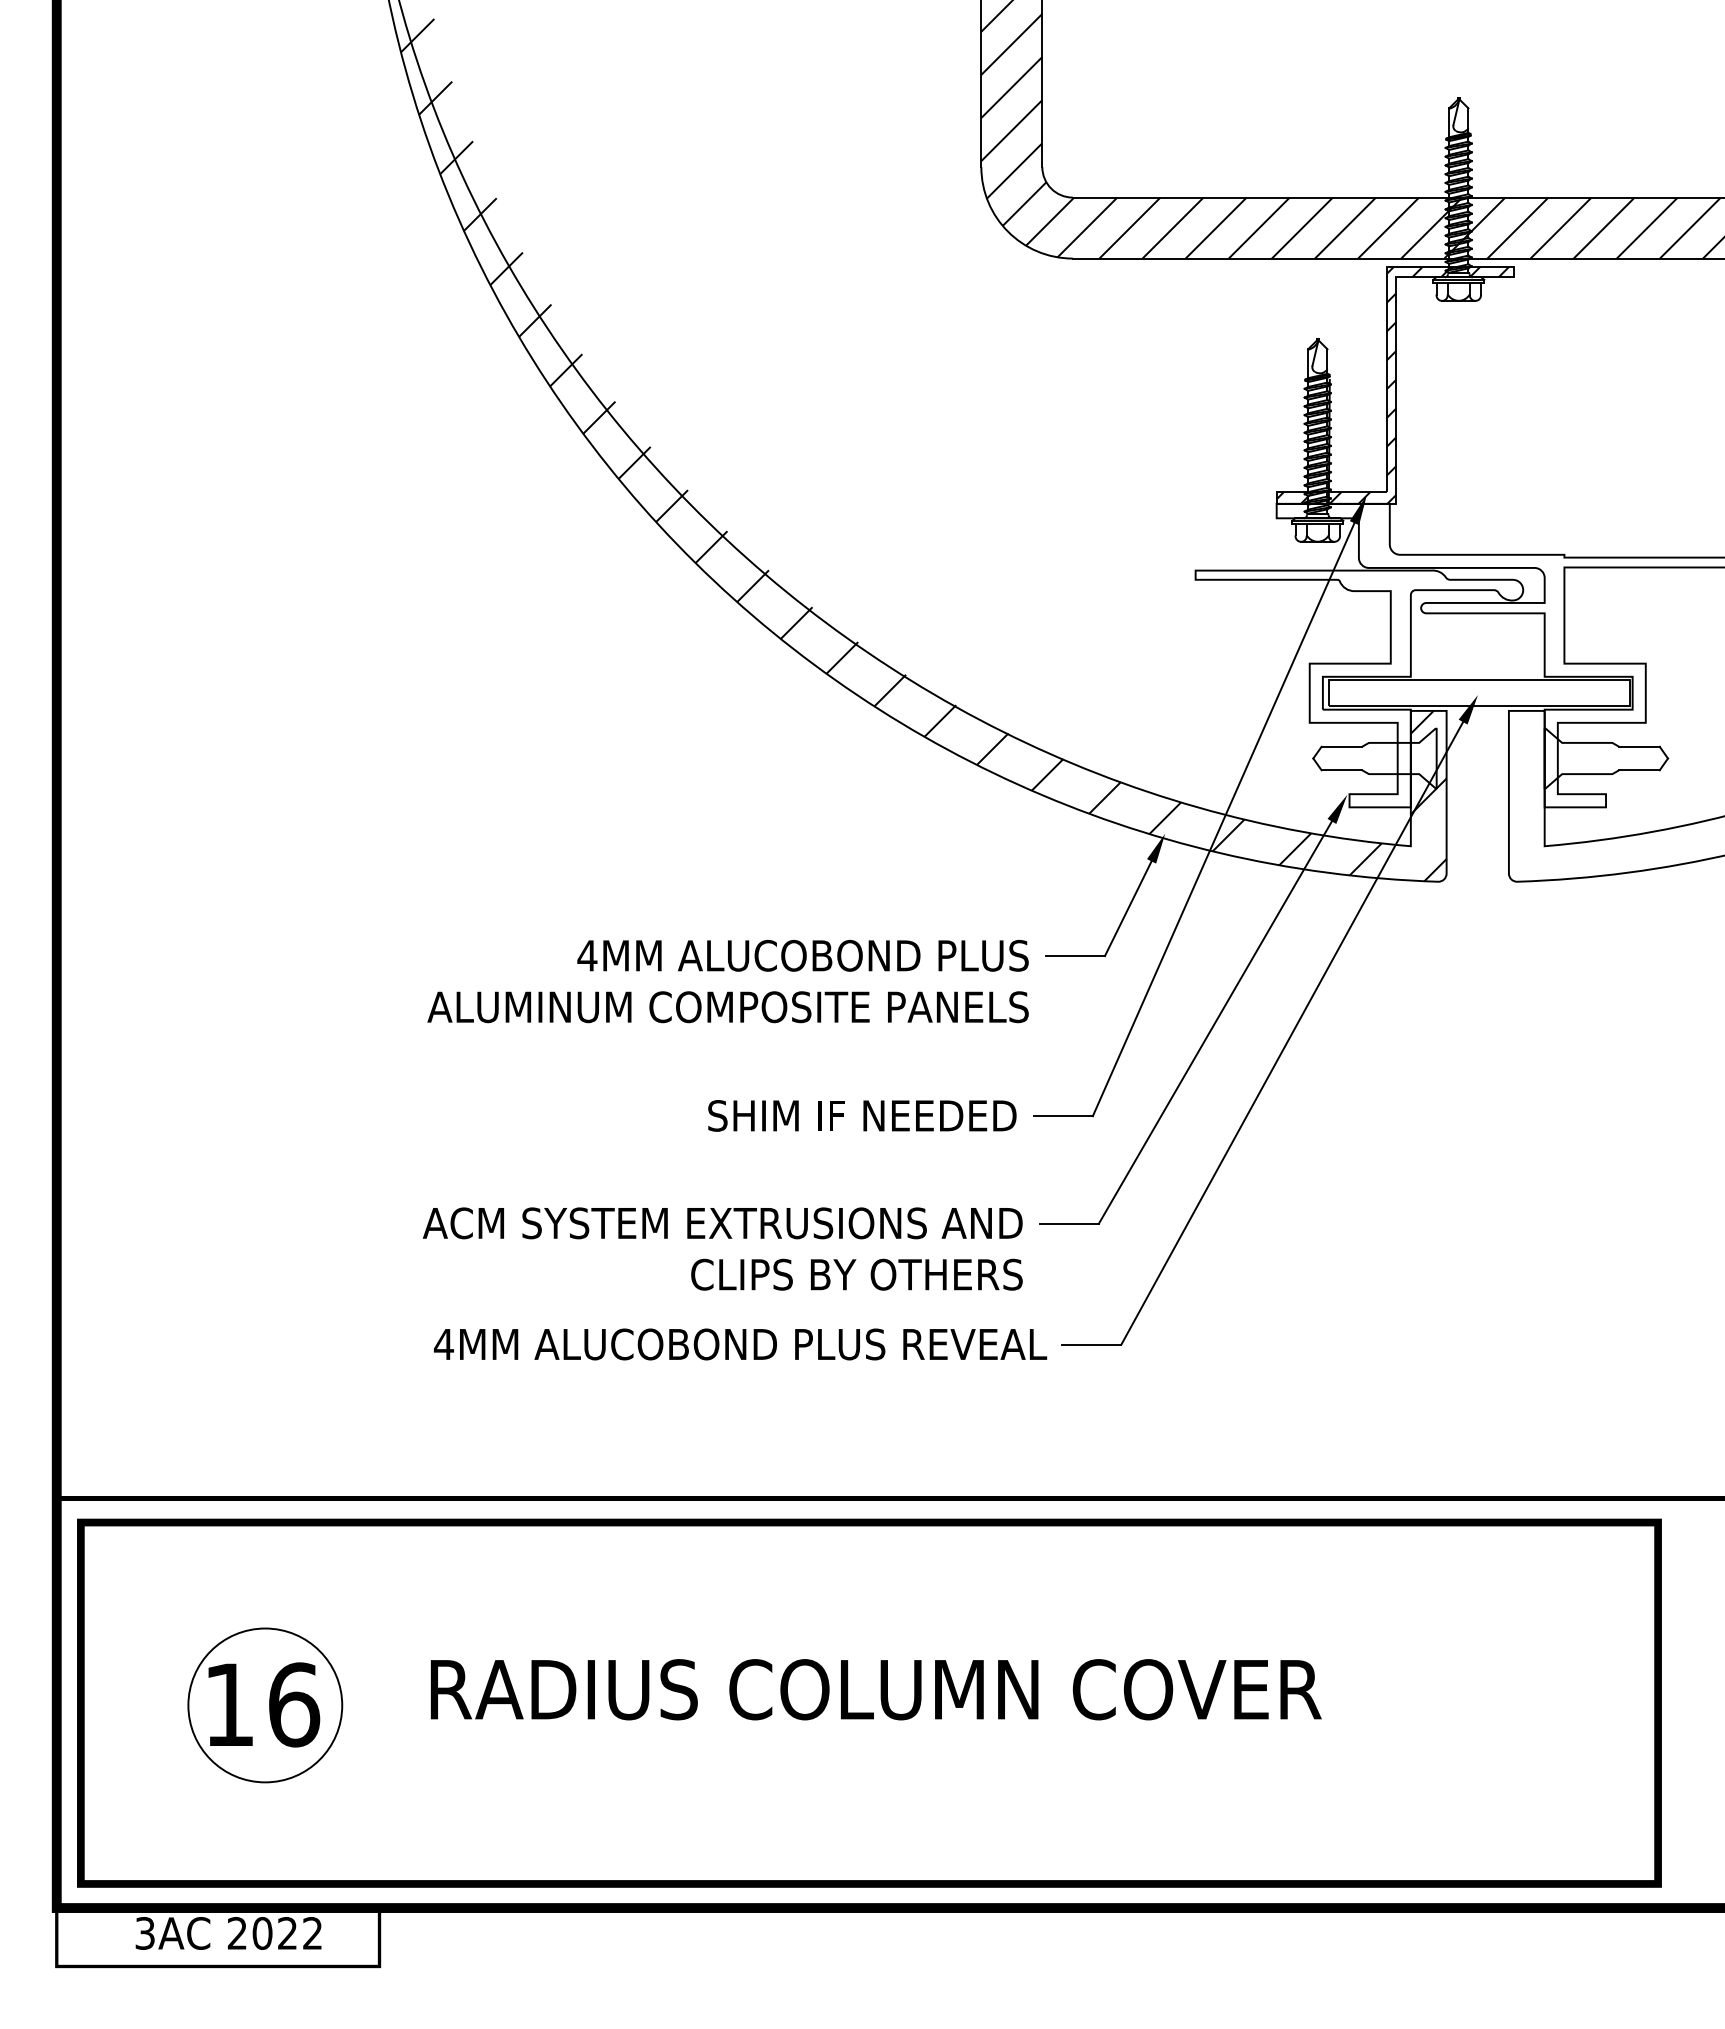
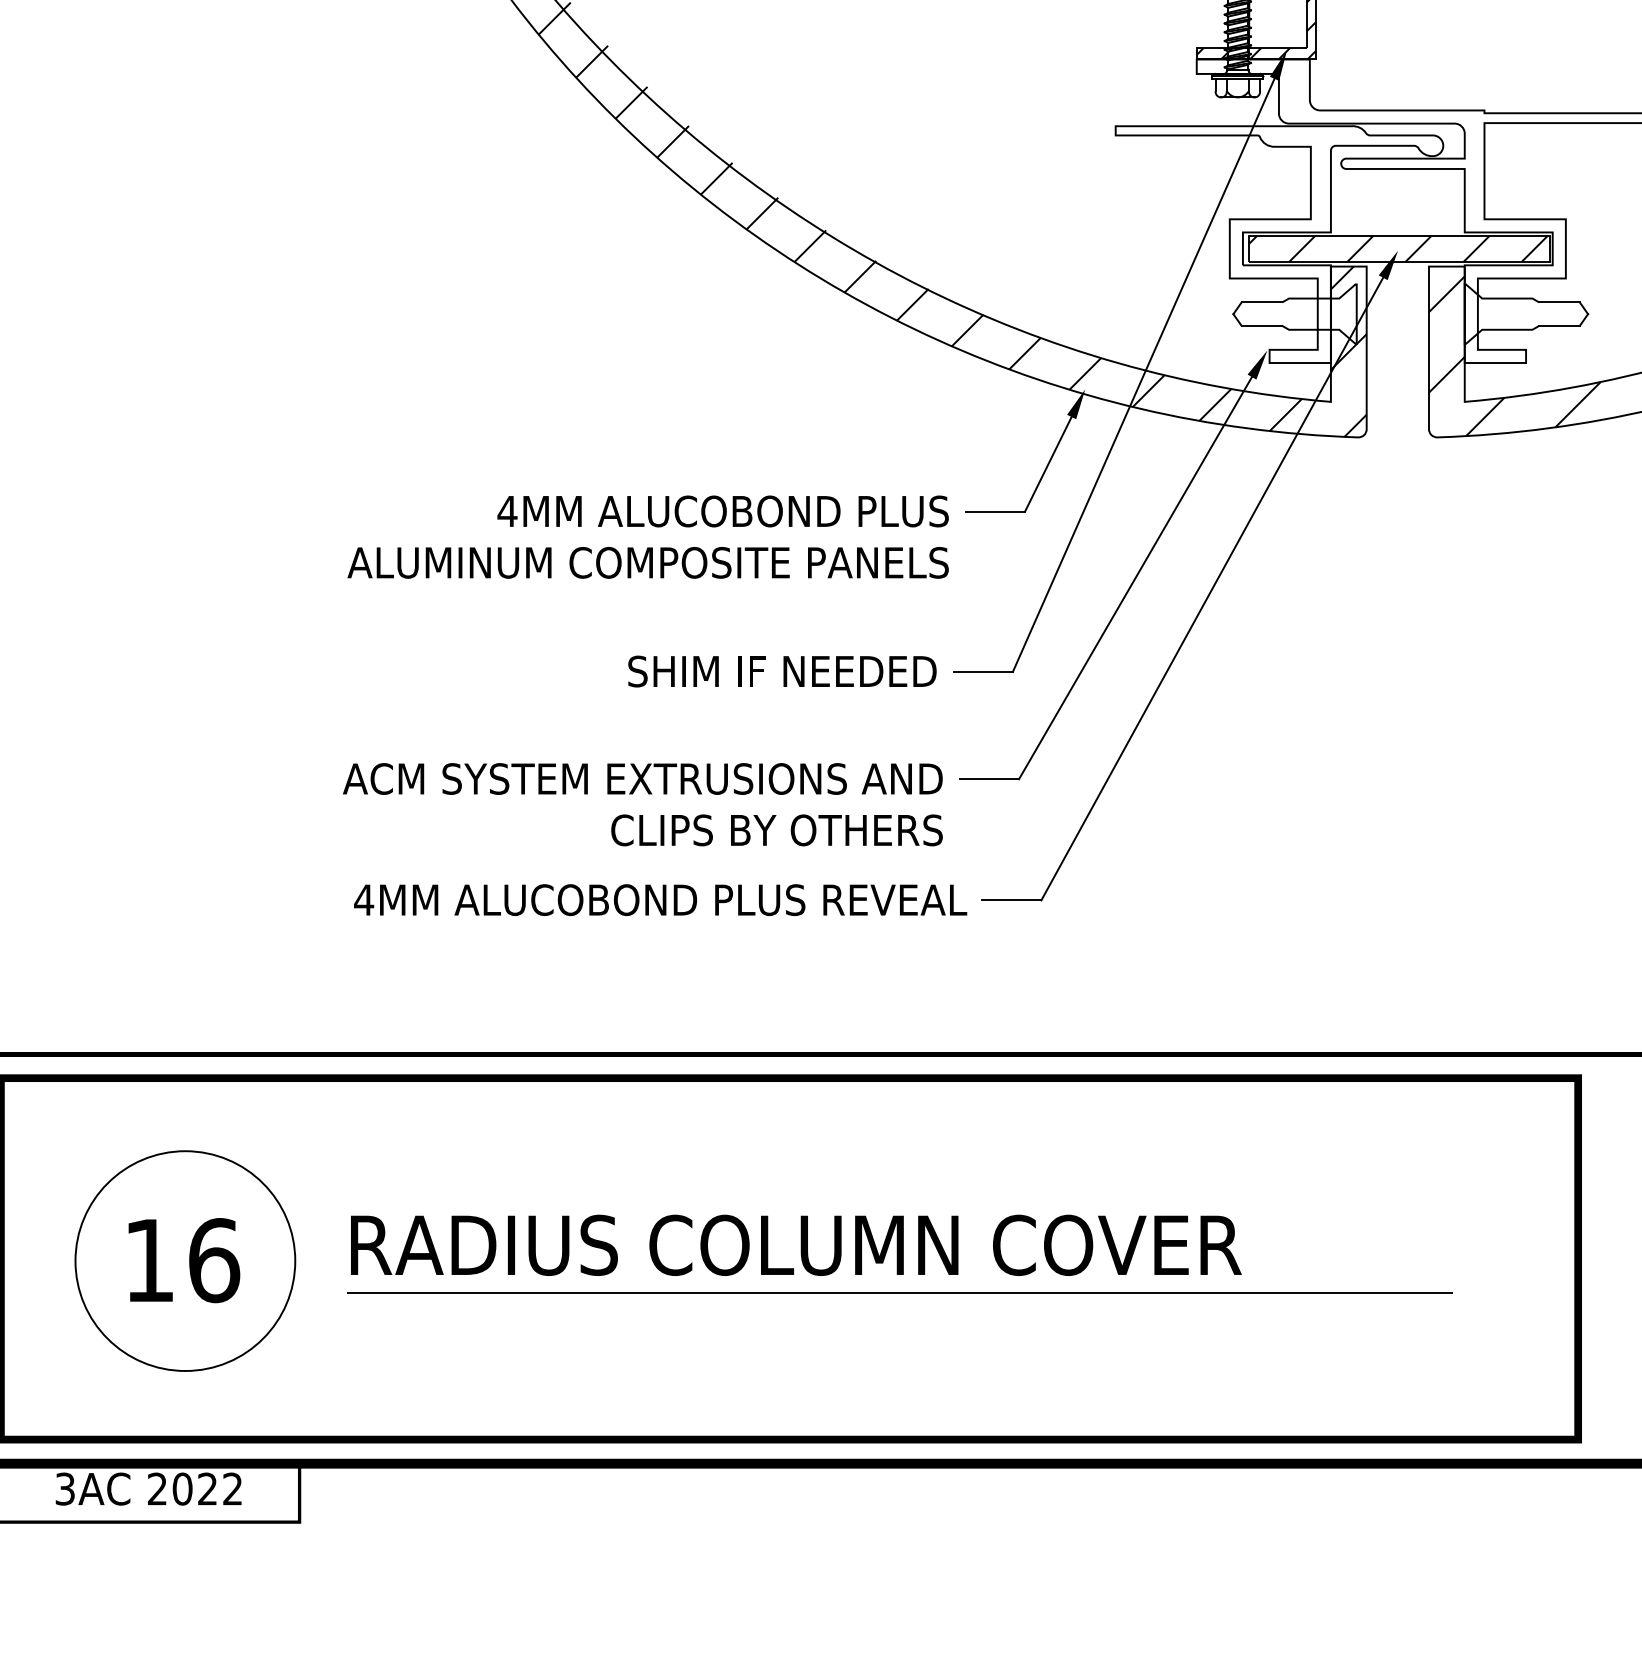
hatch: (1478, 693) -> (1398, 249), added
hatch: (1594, 800) -> (1514, 356), added
circle: (265, 1705) -> (185, 1261), size x1.43
line: (979, 1737) -> (899, 1293), added

